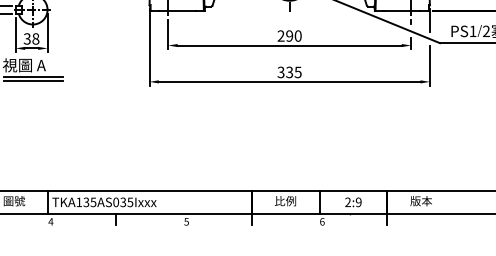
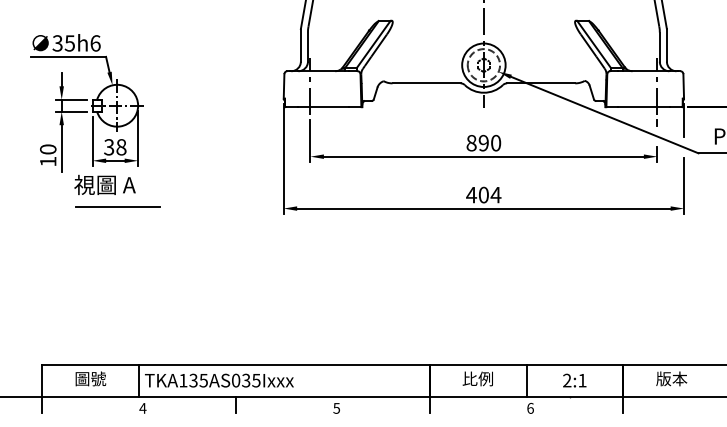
text: (281, 36) -> (471, 143), 290 -> 890
text: (289, 72) -> (483, 194), 335 -> 404
line: (33, 77) -> (117, 202), removed
text: (358, 202) -> (582, 380), 2:9 -> 2:1

